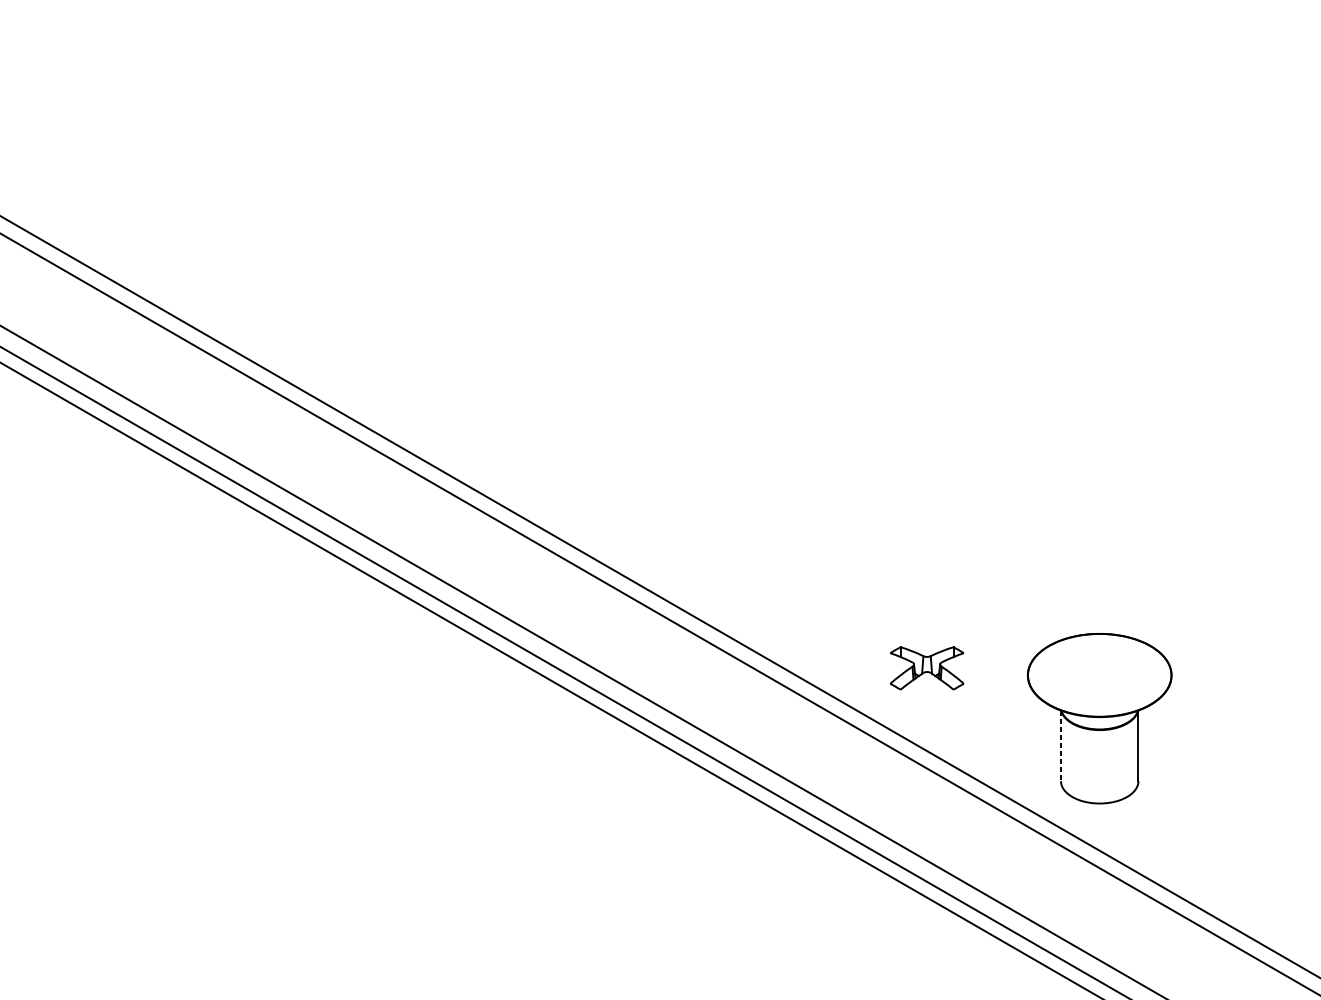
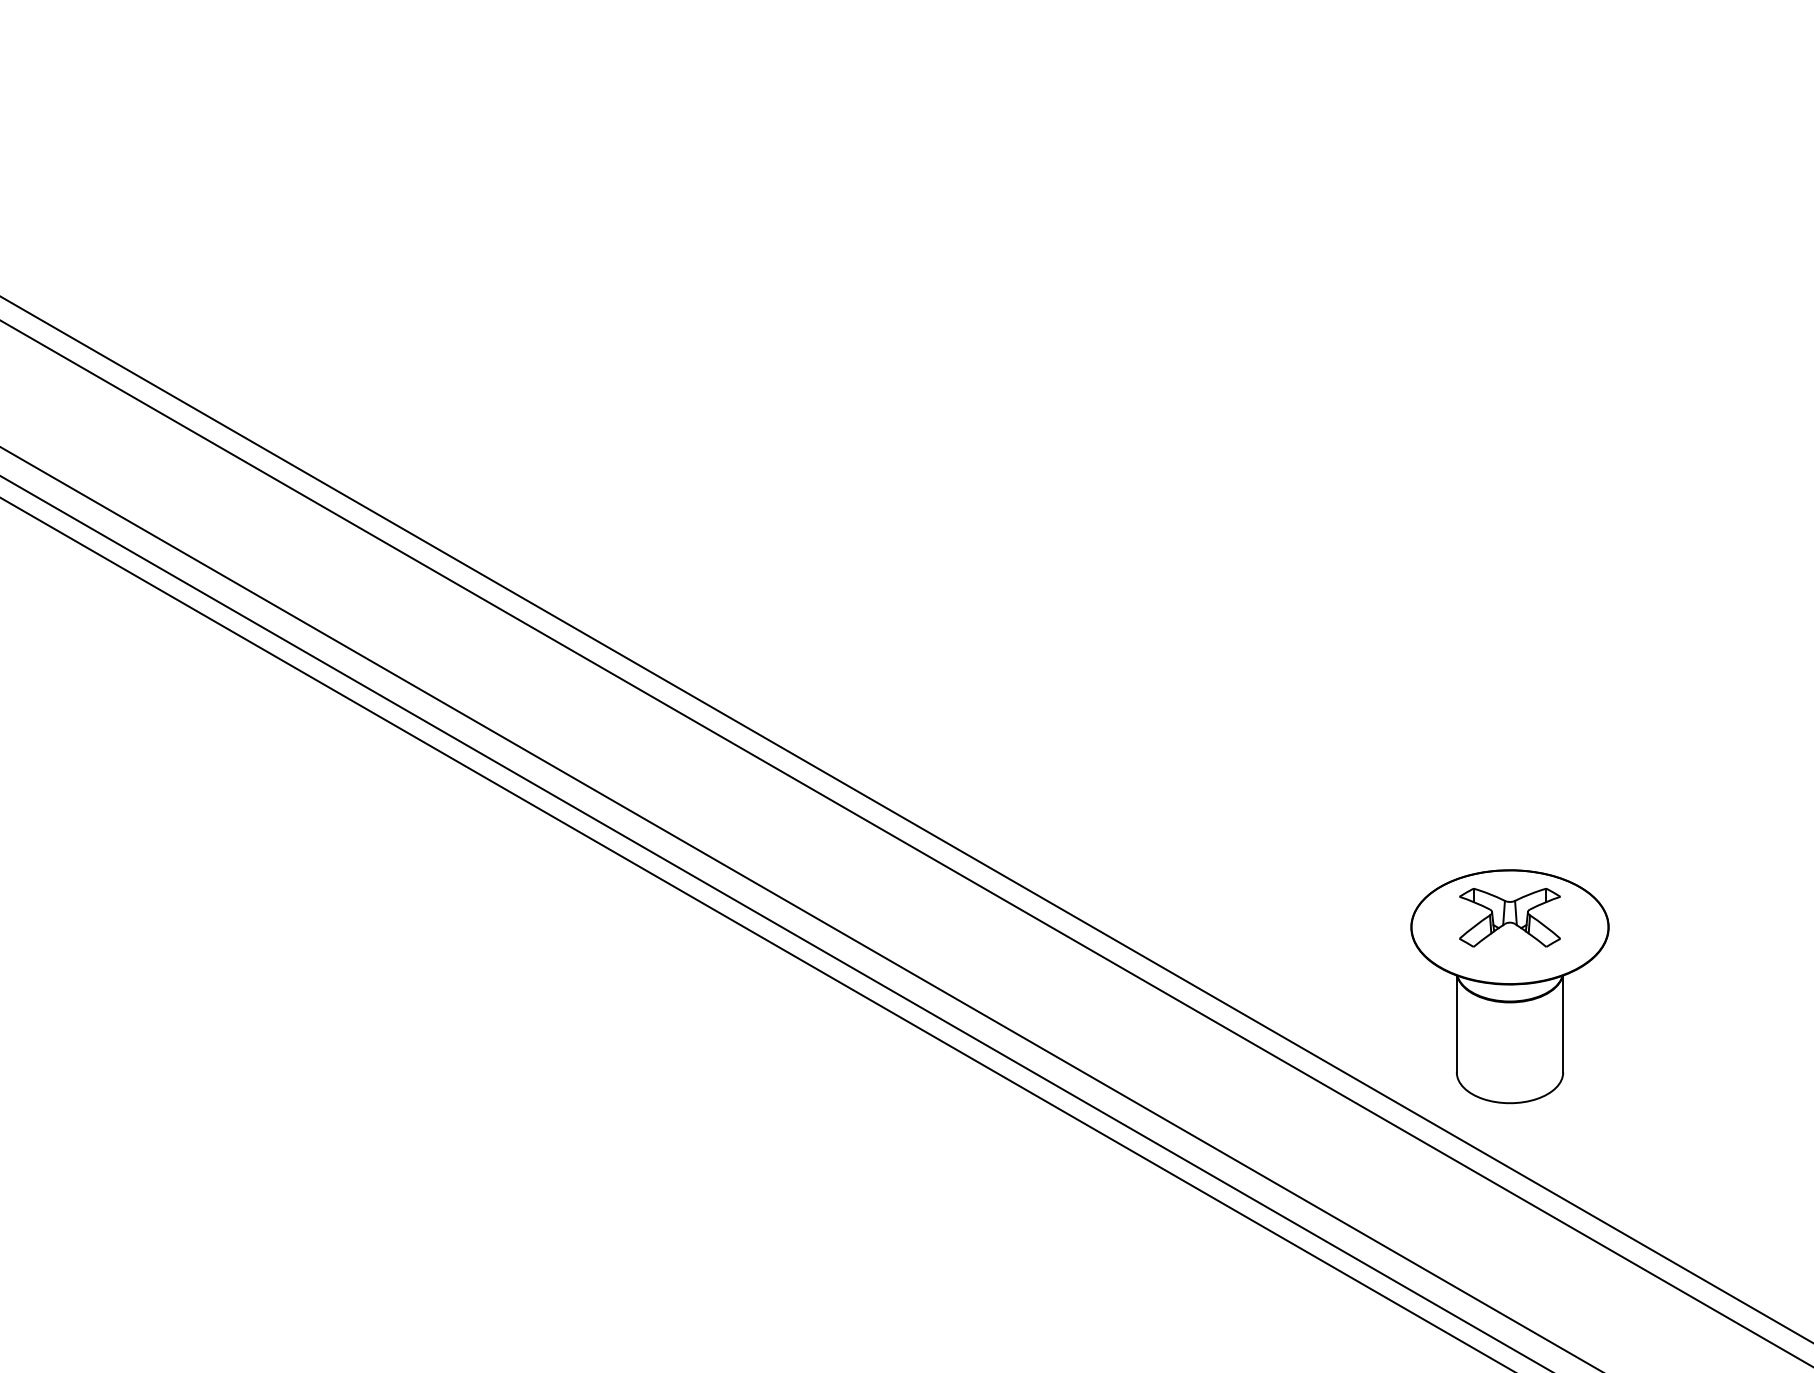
part: (926, 668) -> (1509, 917), moved
line: (1060, 746) -> (1456, 1024), dashed -> solid

